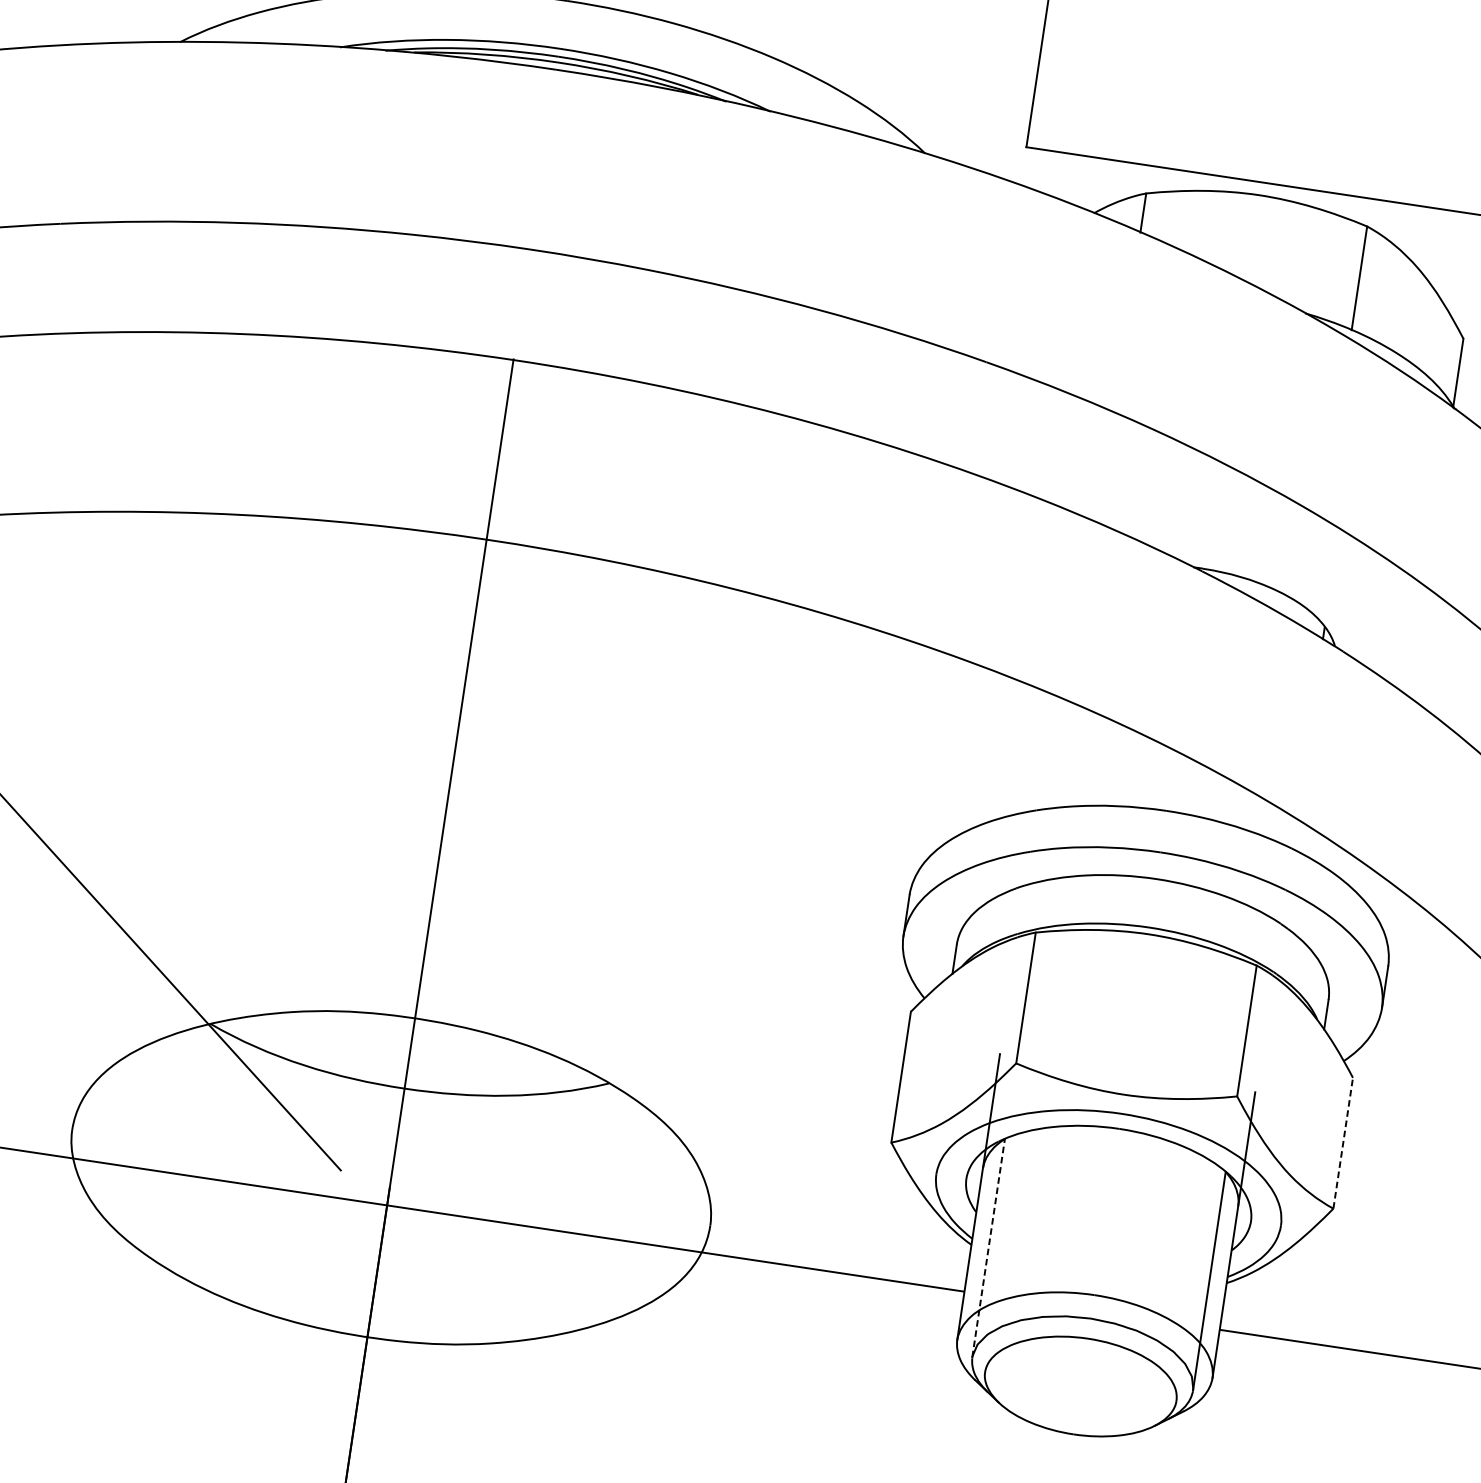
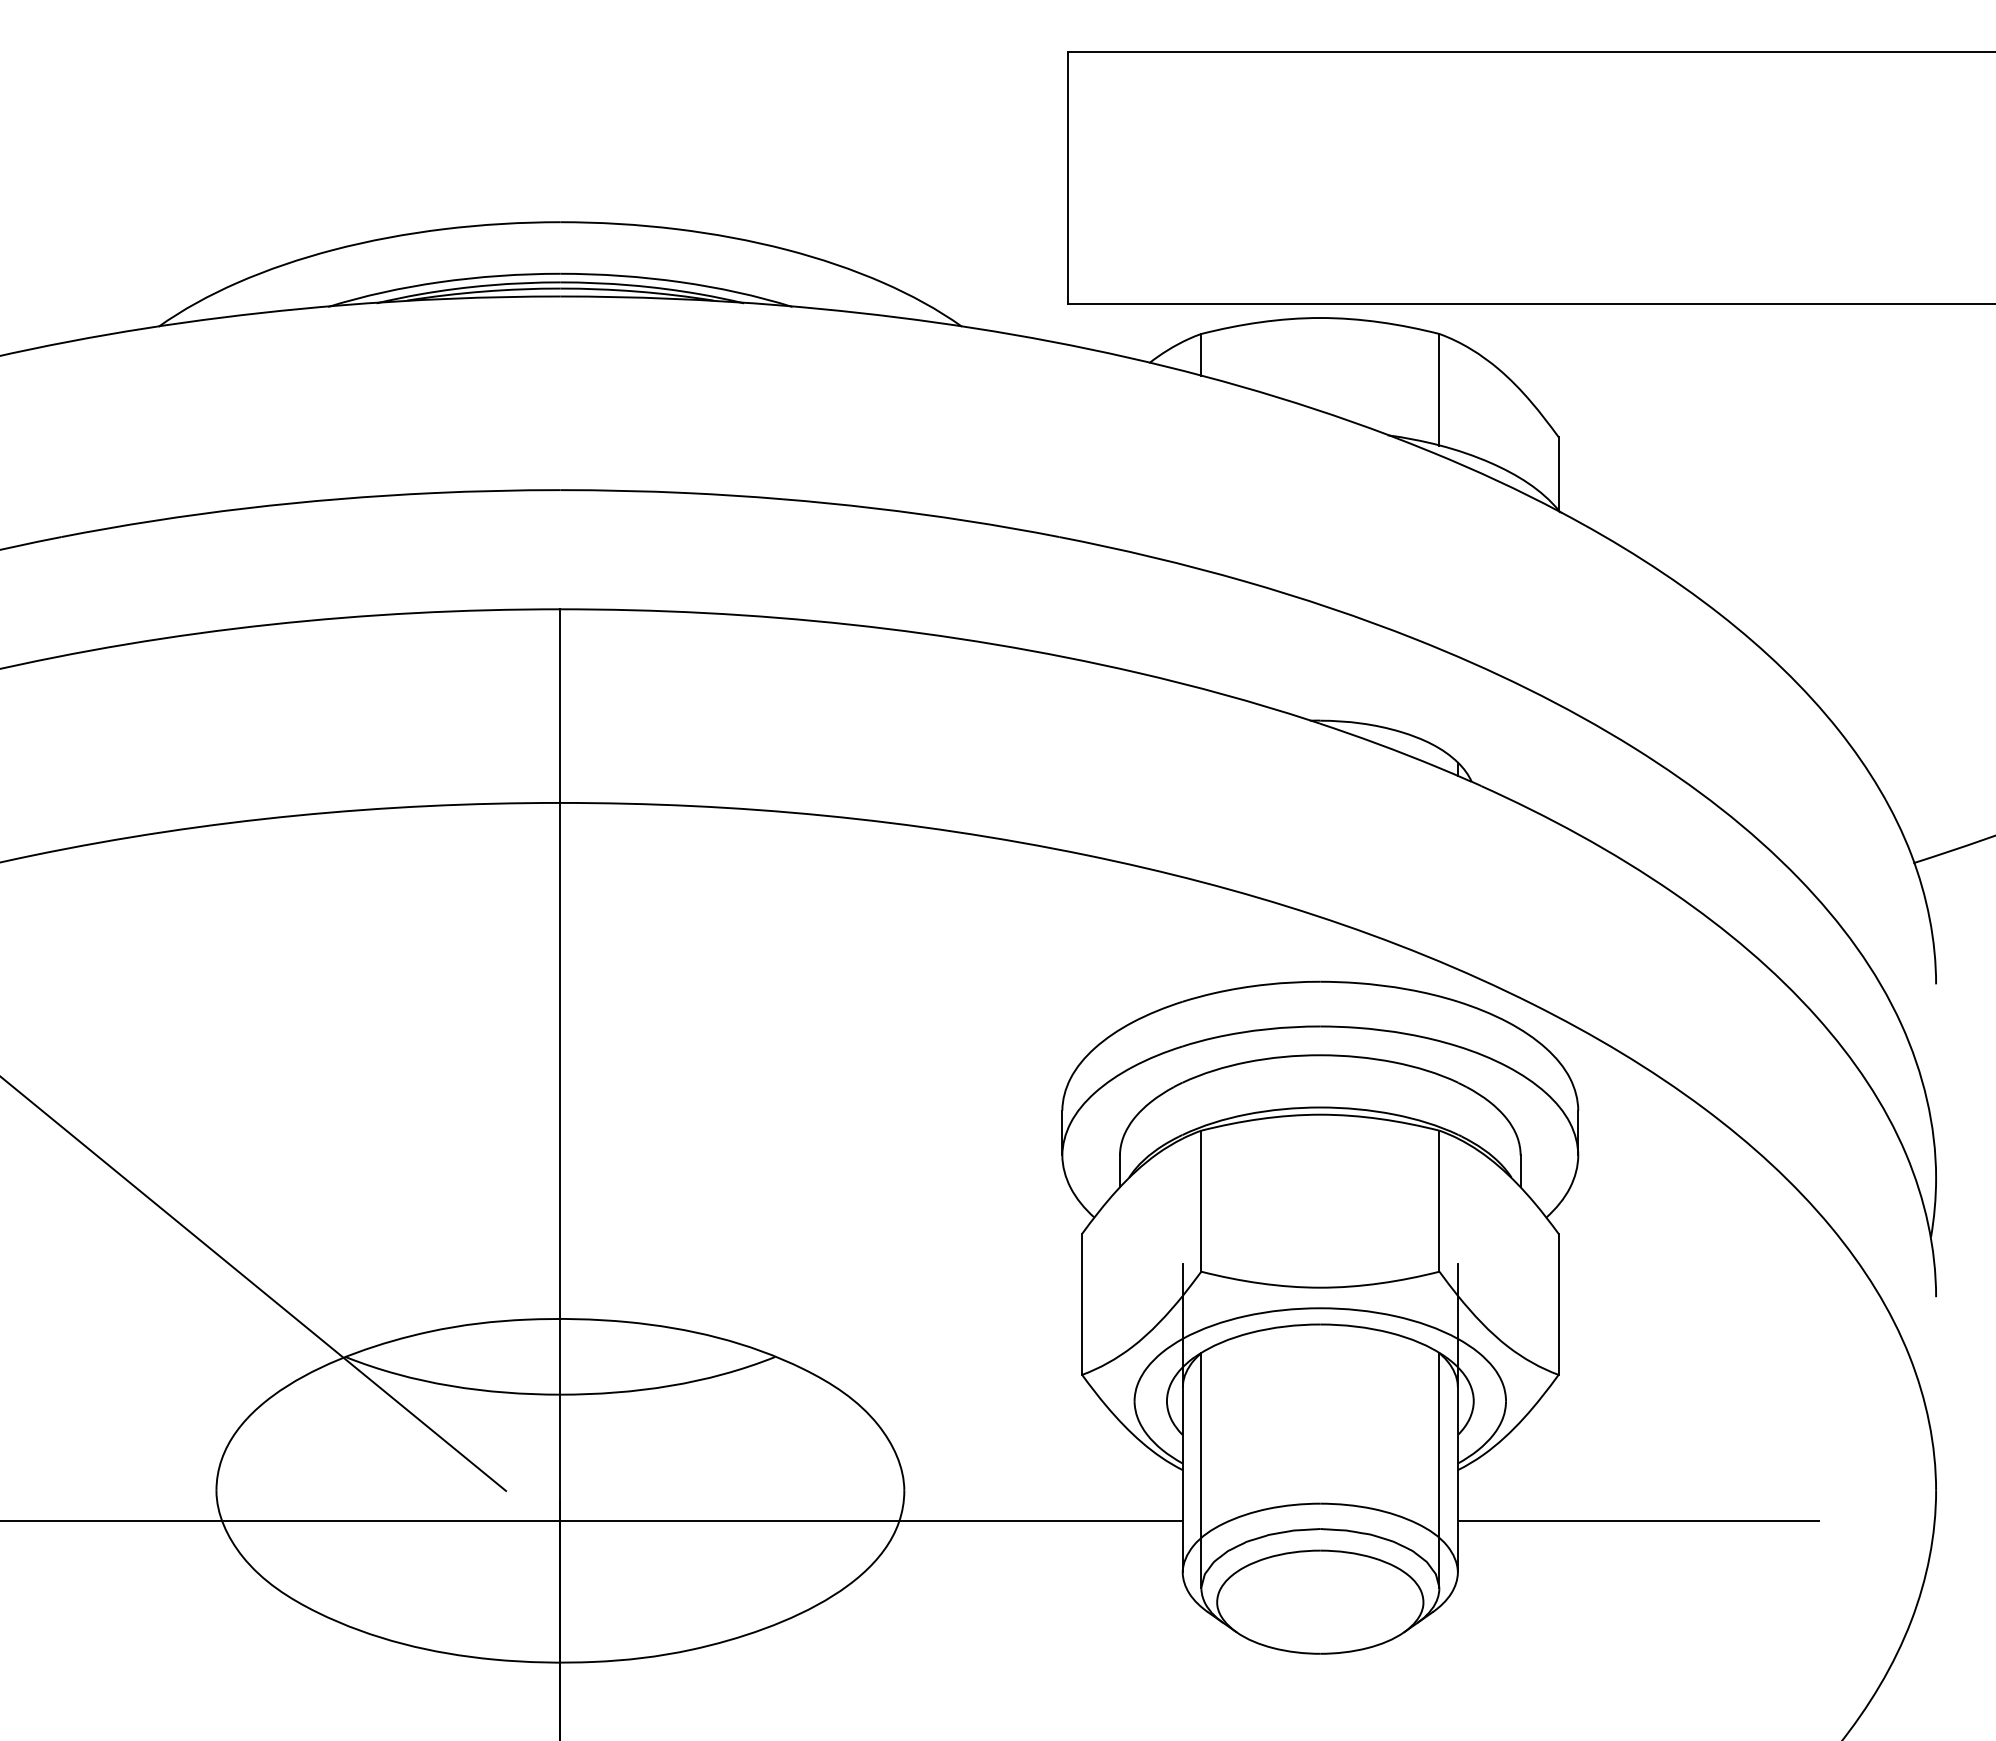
line: (1343, 1143) -> (1558, 1304), dashed -> solid
line: (988, 1247) -> (1201, 1470), dashed -> solid

